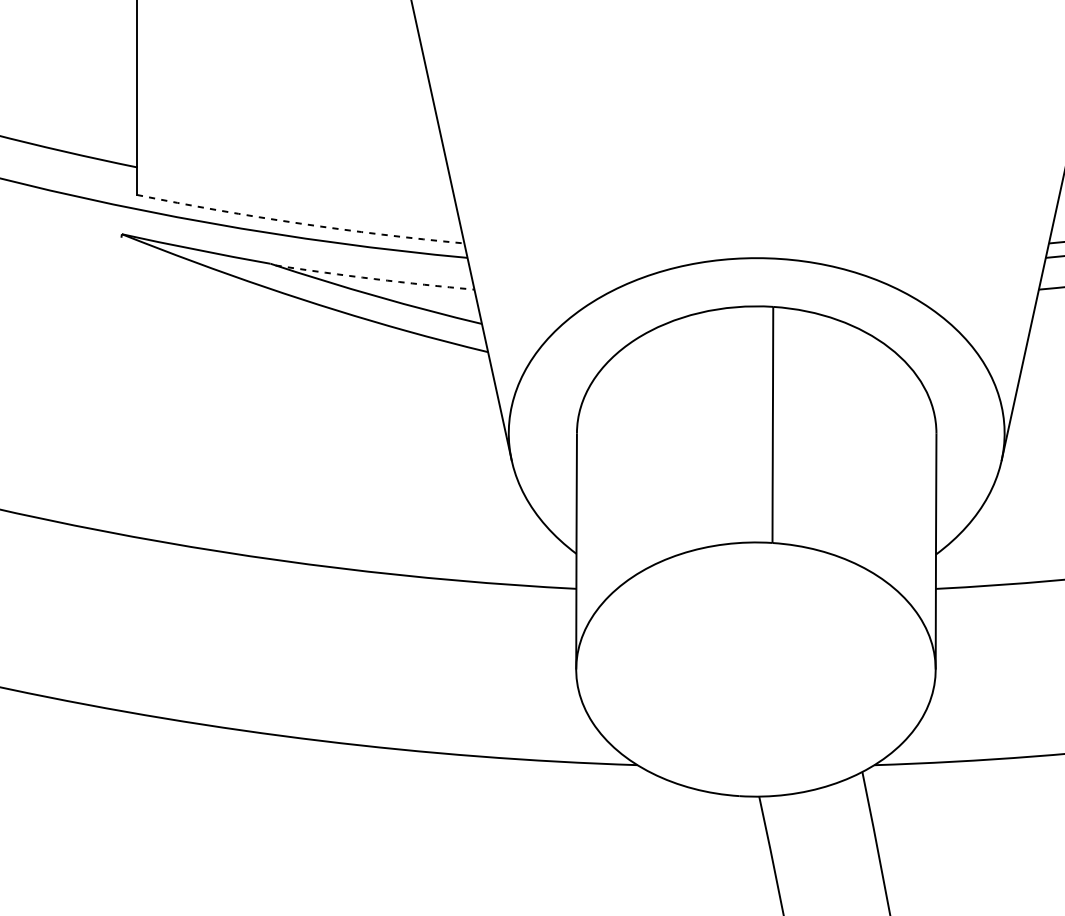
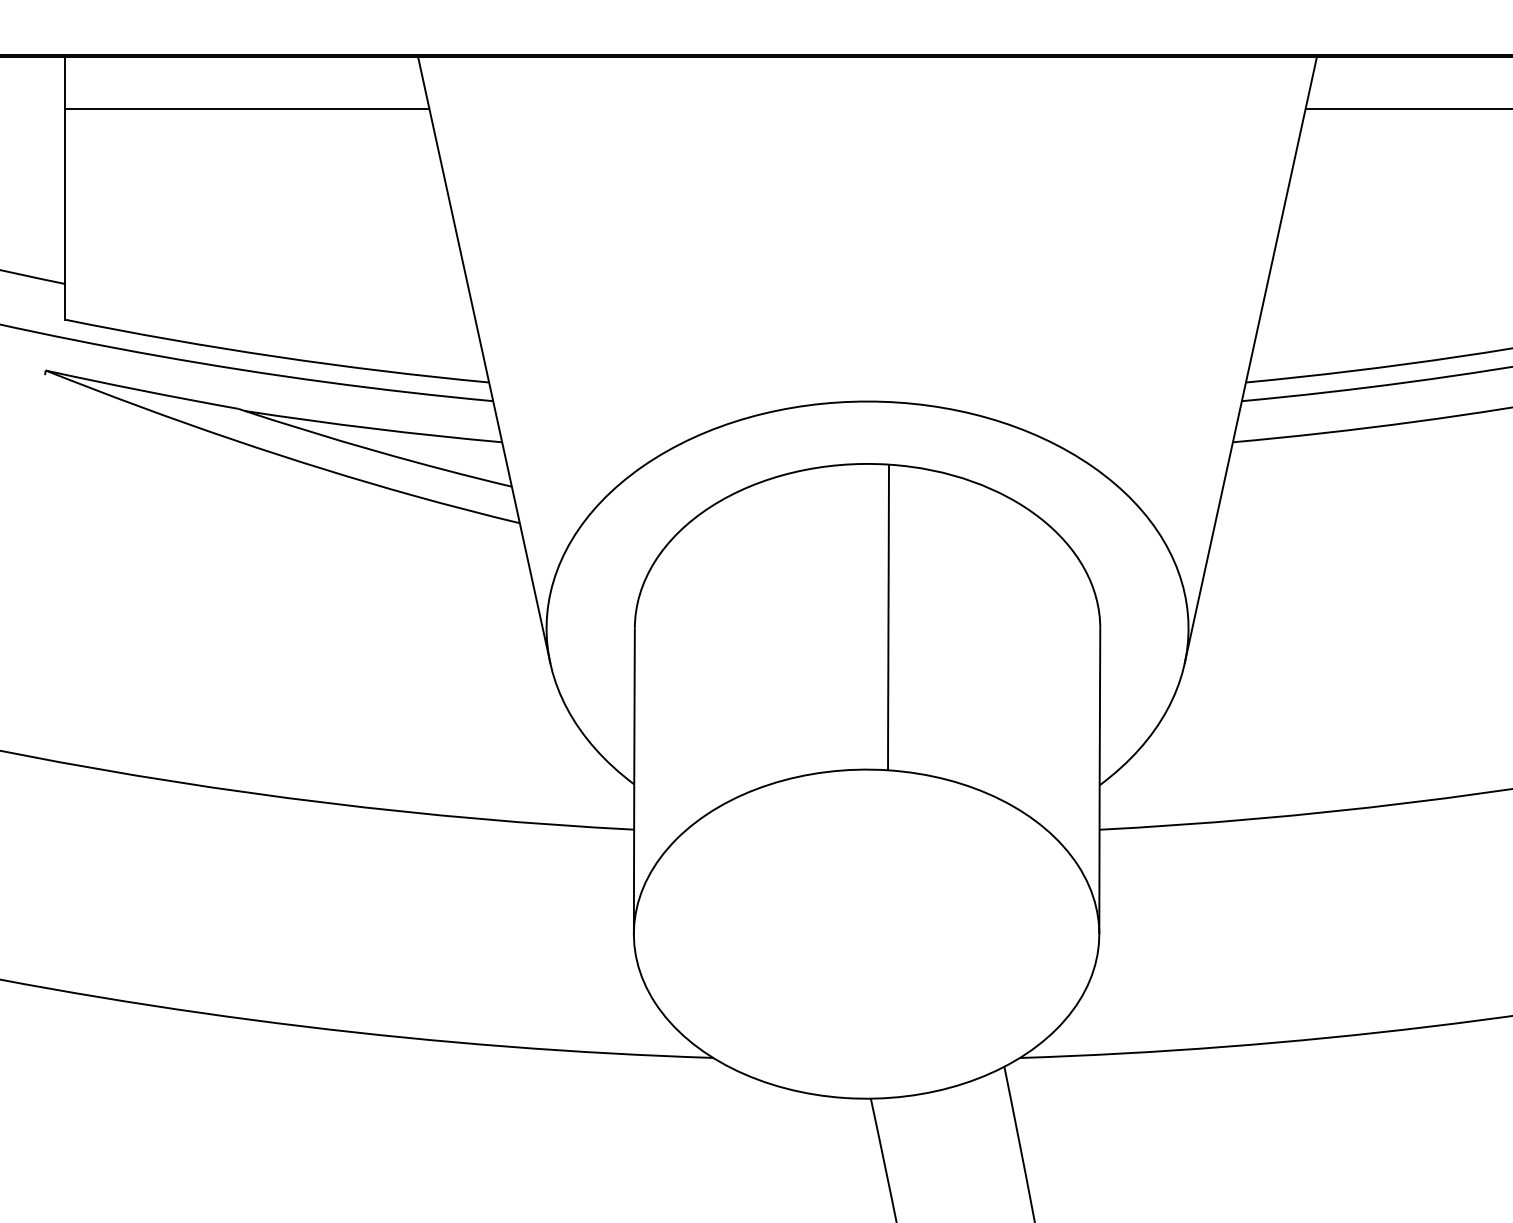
line: (277, 31) -> (247, 108), added
arc: (300, 223) -> (276, 356), dashed -> solid
arc: (375, 278) -> (373, 428), dashed -> solid

